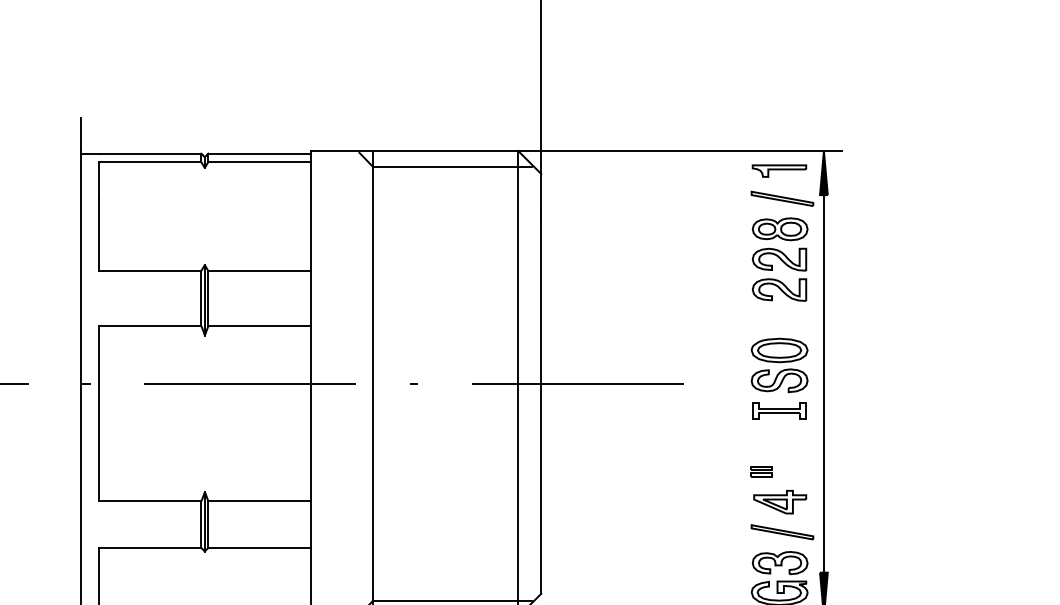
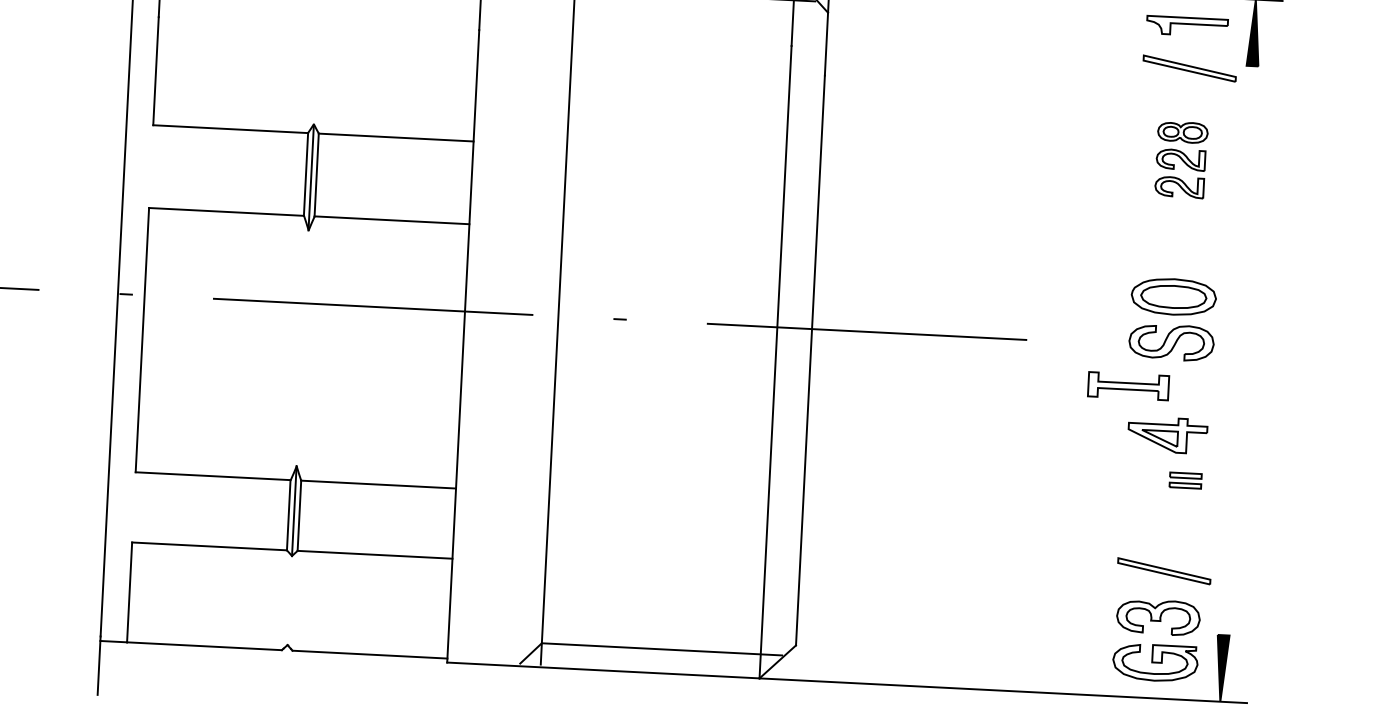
part: (779, 259) -> (1180, 159), size x0.6
line: (823, 383) -> (1237, 350), removed
part: (779, 410) -> (1128, 385), moved
part: (761, 471) -> (1185, 480), moved
part: (780, 502) -> (1168, 435), moved

